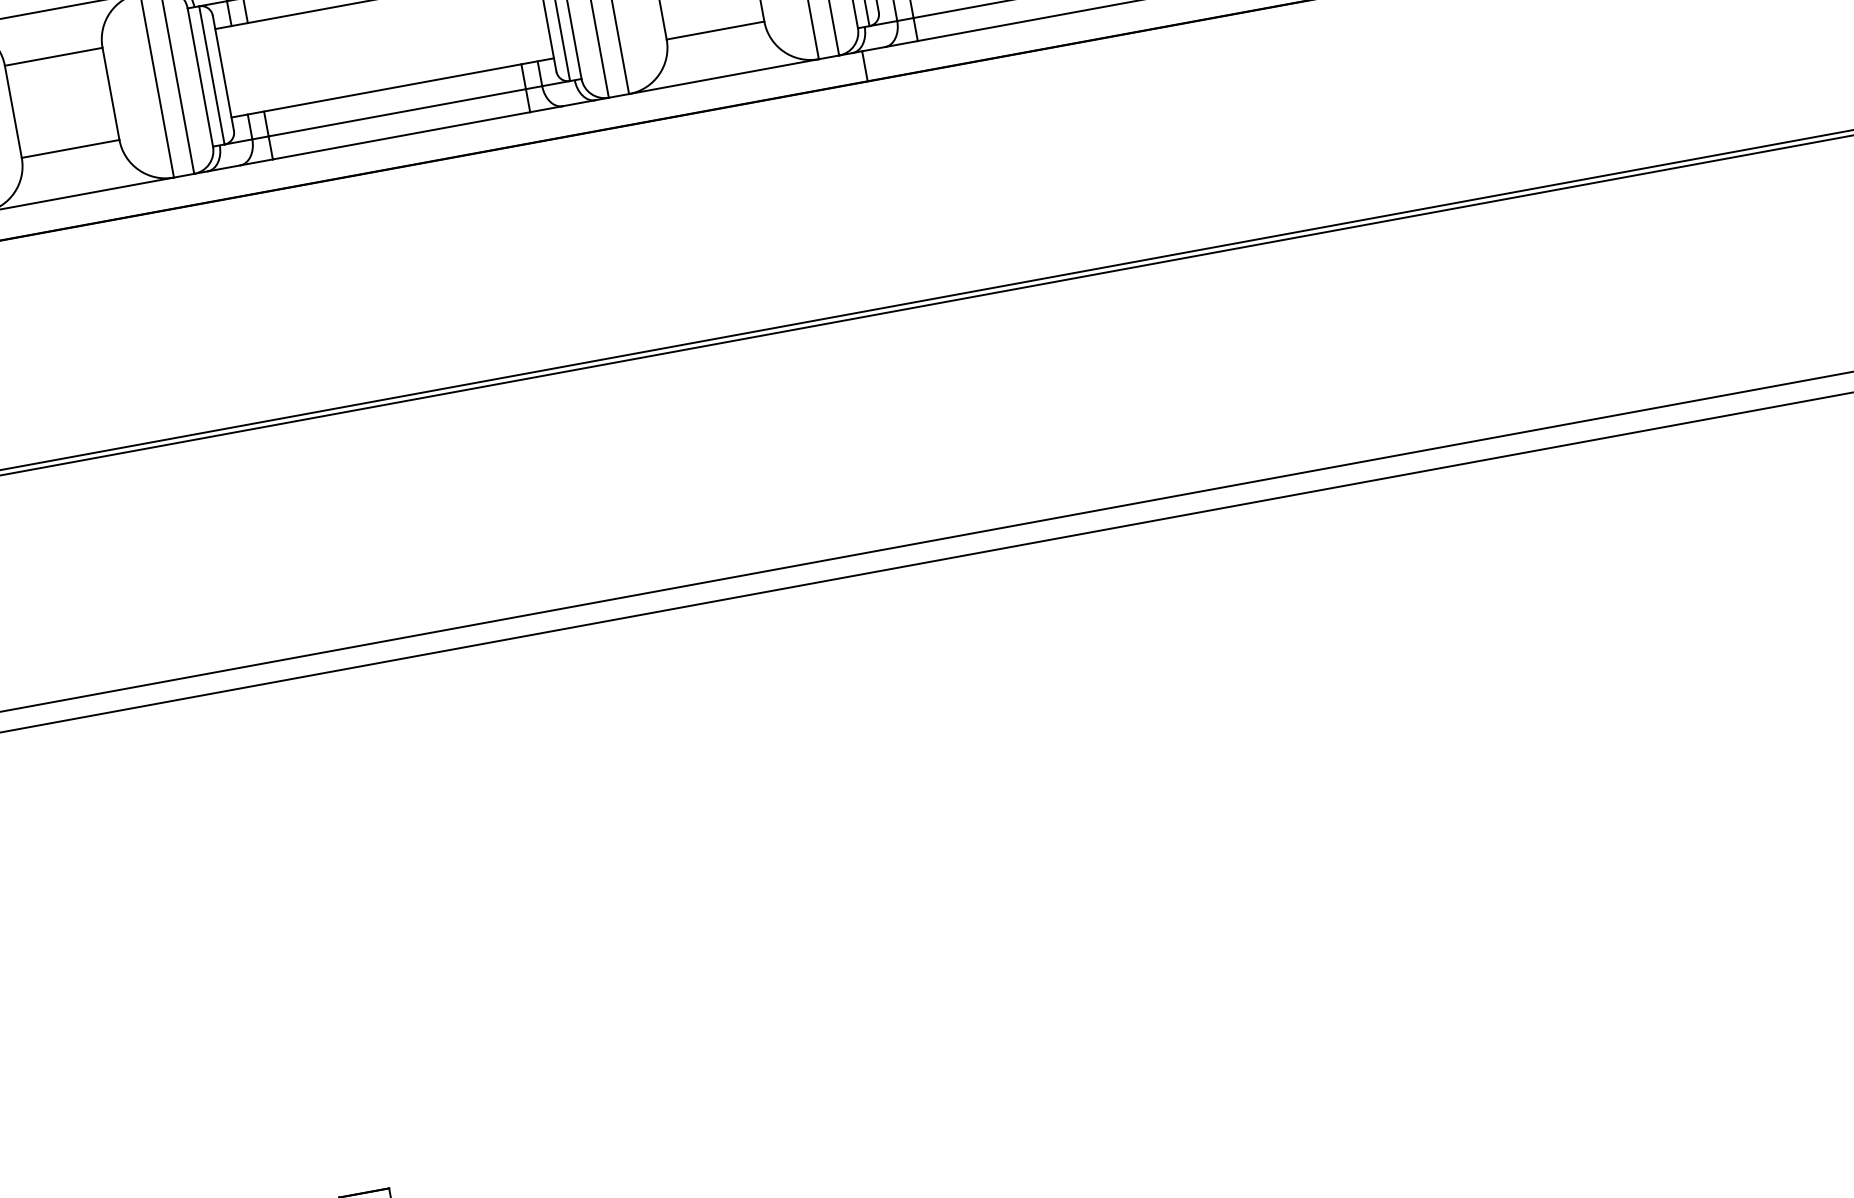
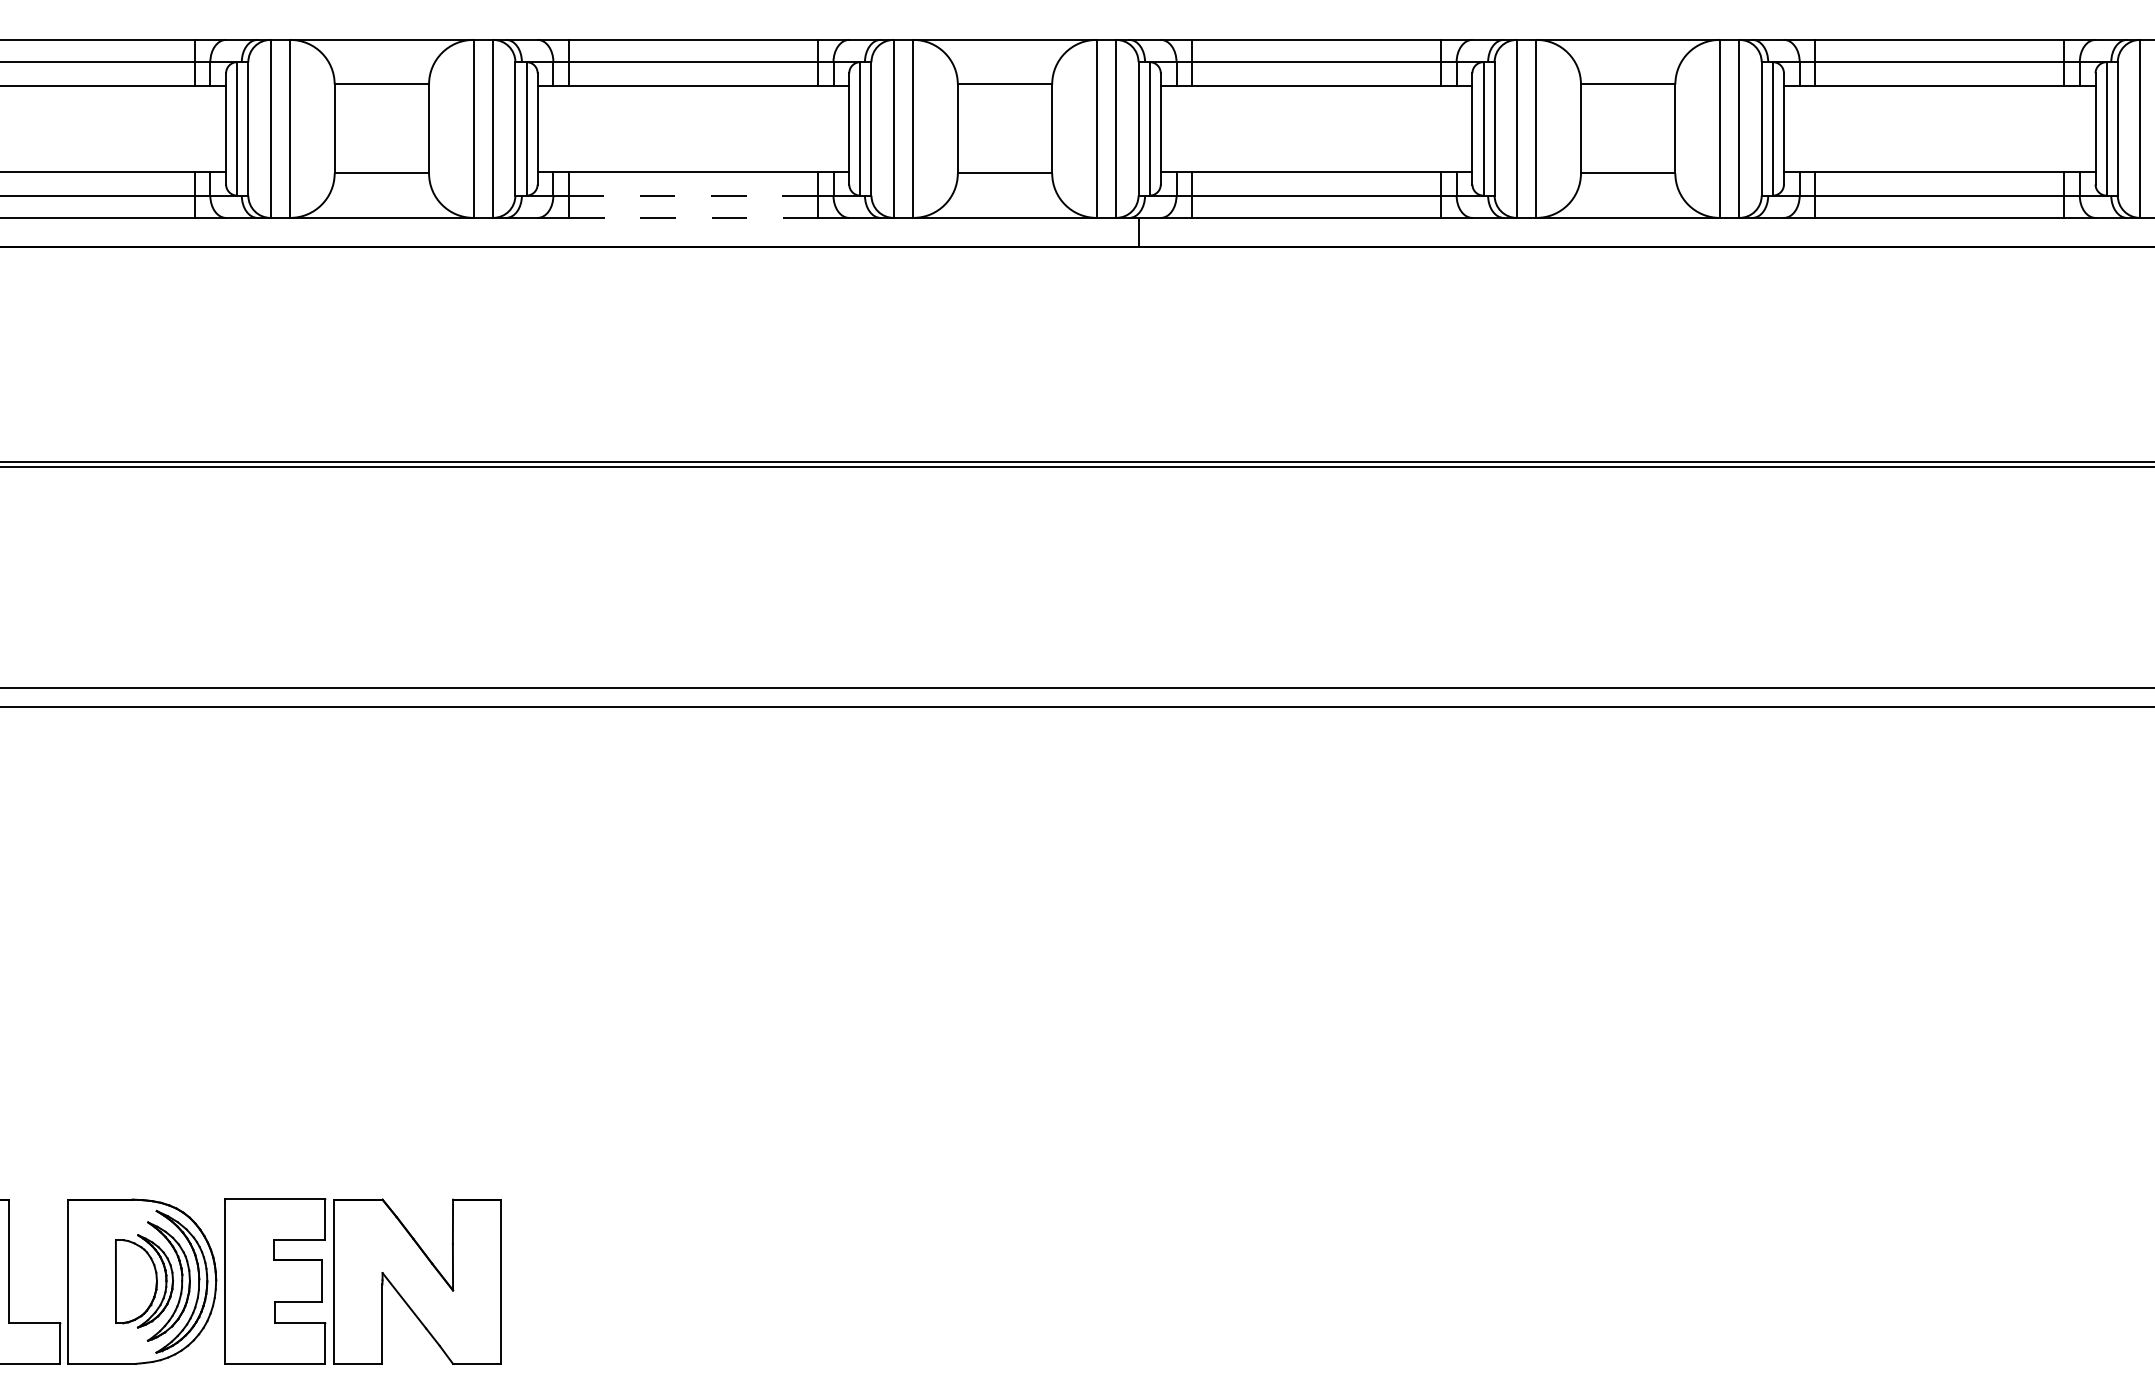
line: (396, 112) -> (692, 195), solid -> dashed
line: (401, 135) -> (693, 217), solid -> dashed

